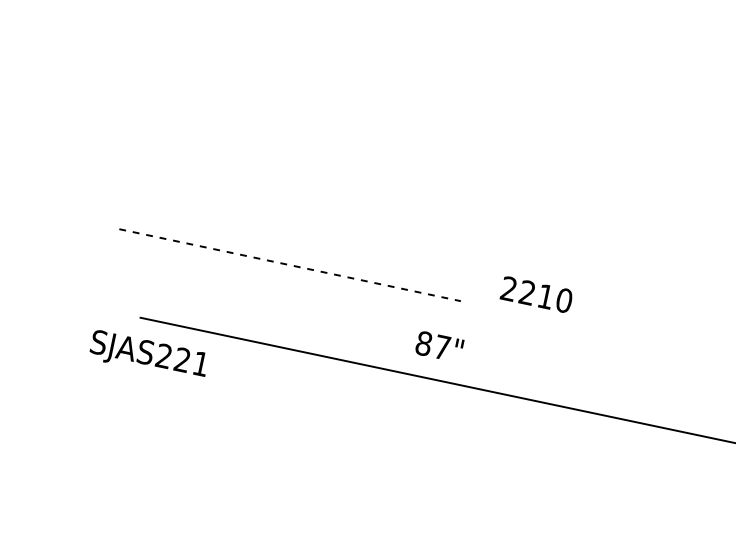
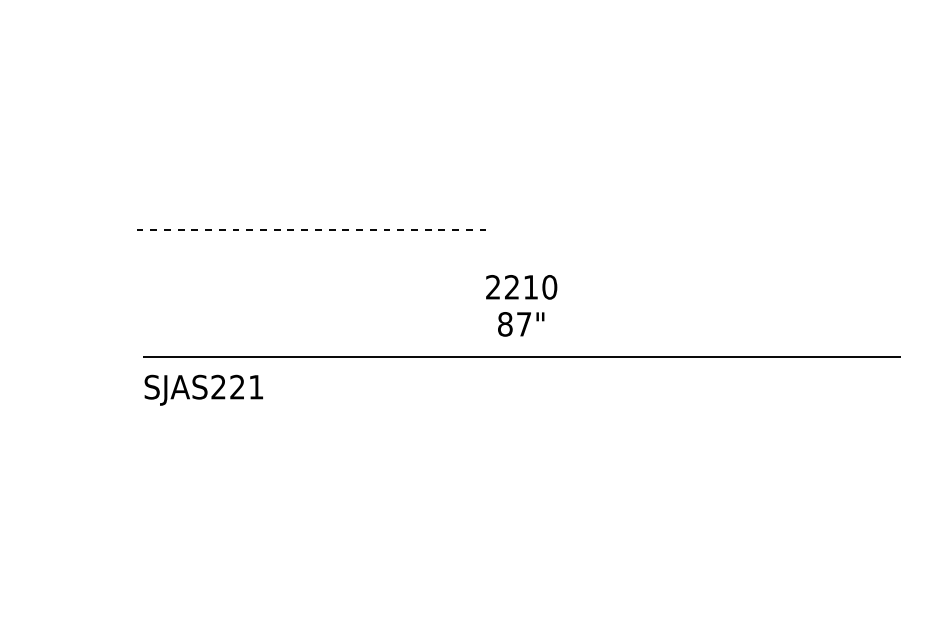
line: (286, 263) -> (307, 229), moved
text: (536, 294) -> (521, 287), moved
text: (439, 347) -> (521, 324), moved
text: (148, 355) -> (203, 389), moved

